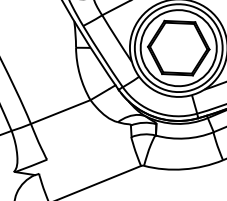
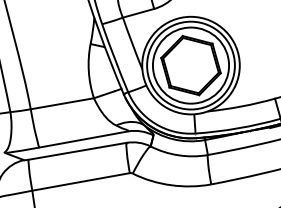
line: (88, 142) -> (83, 139), added
line: (85, 154) -> (77, 150), added

